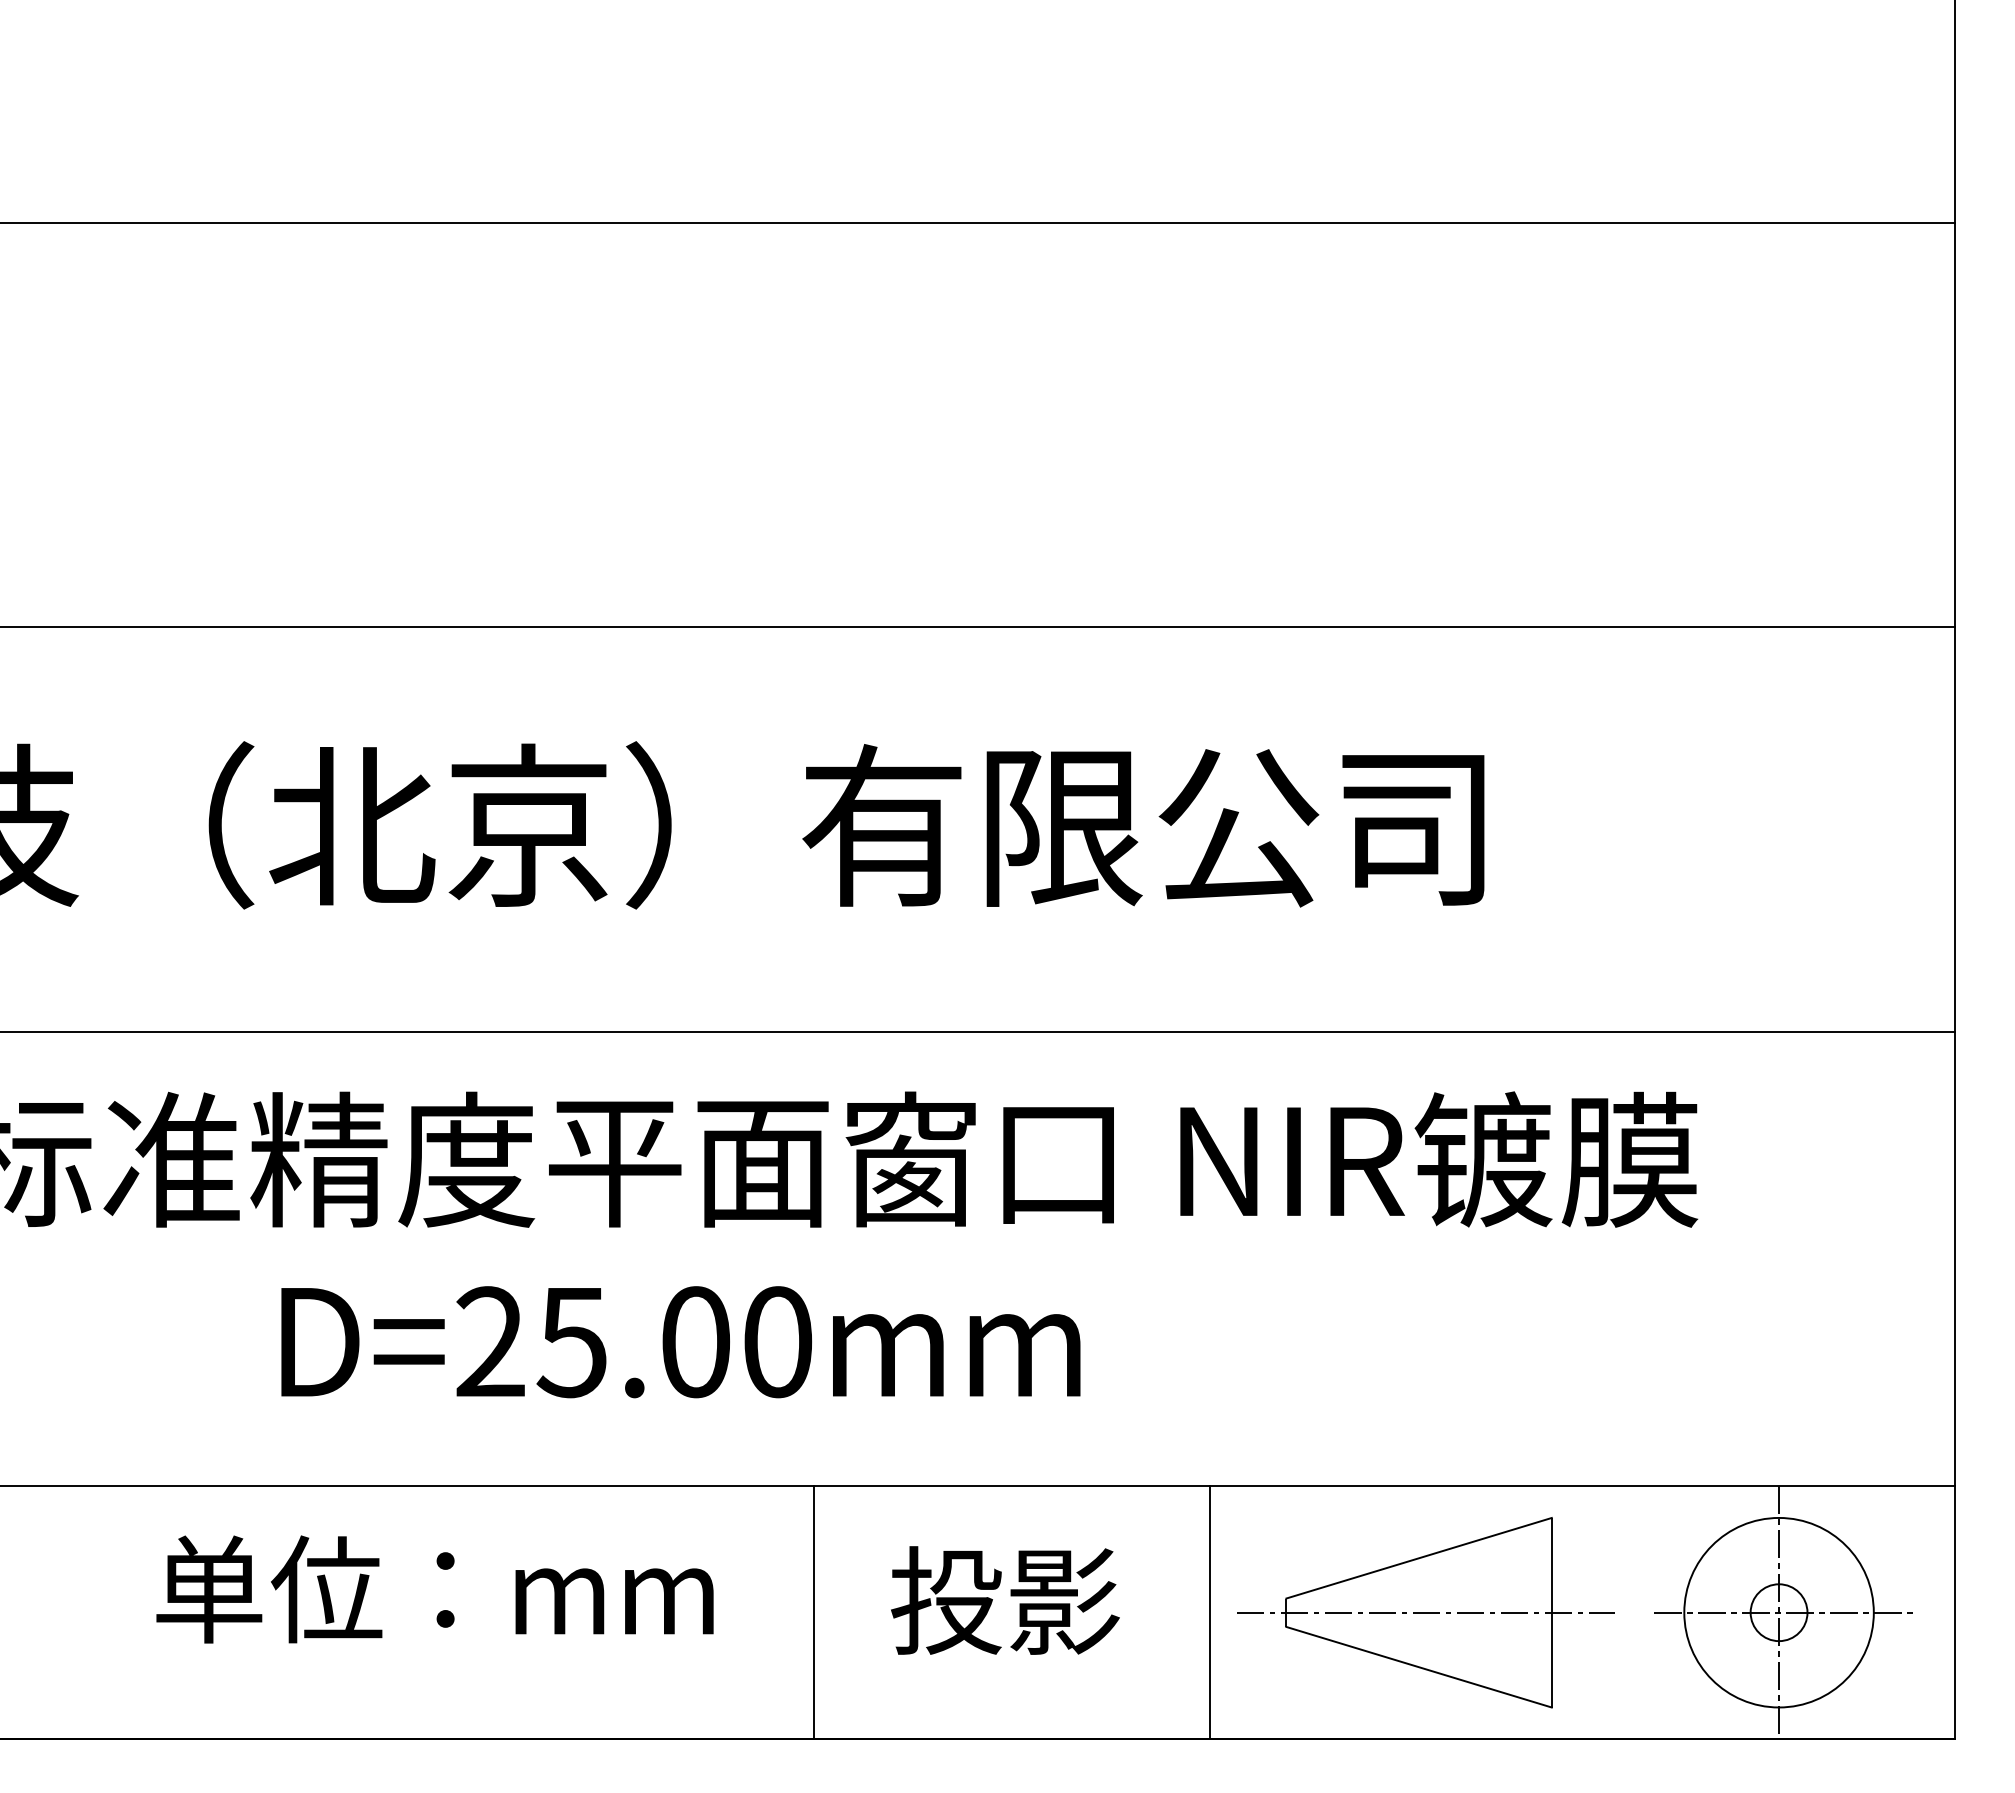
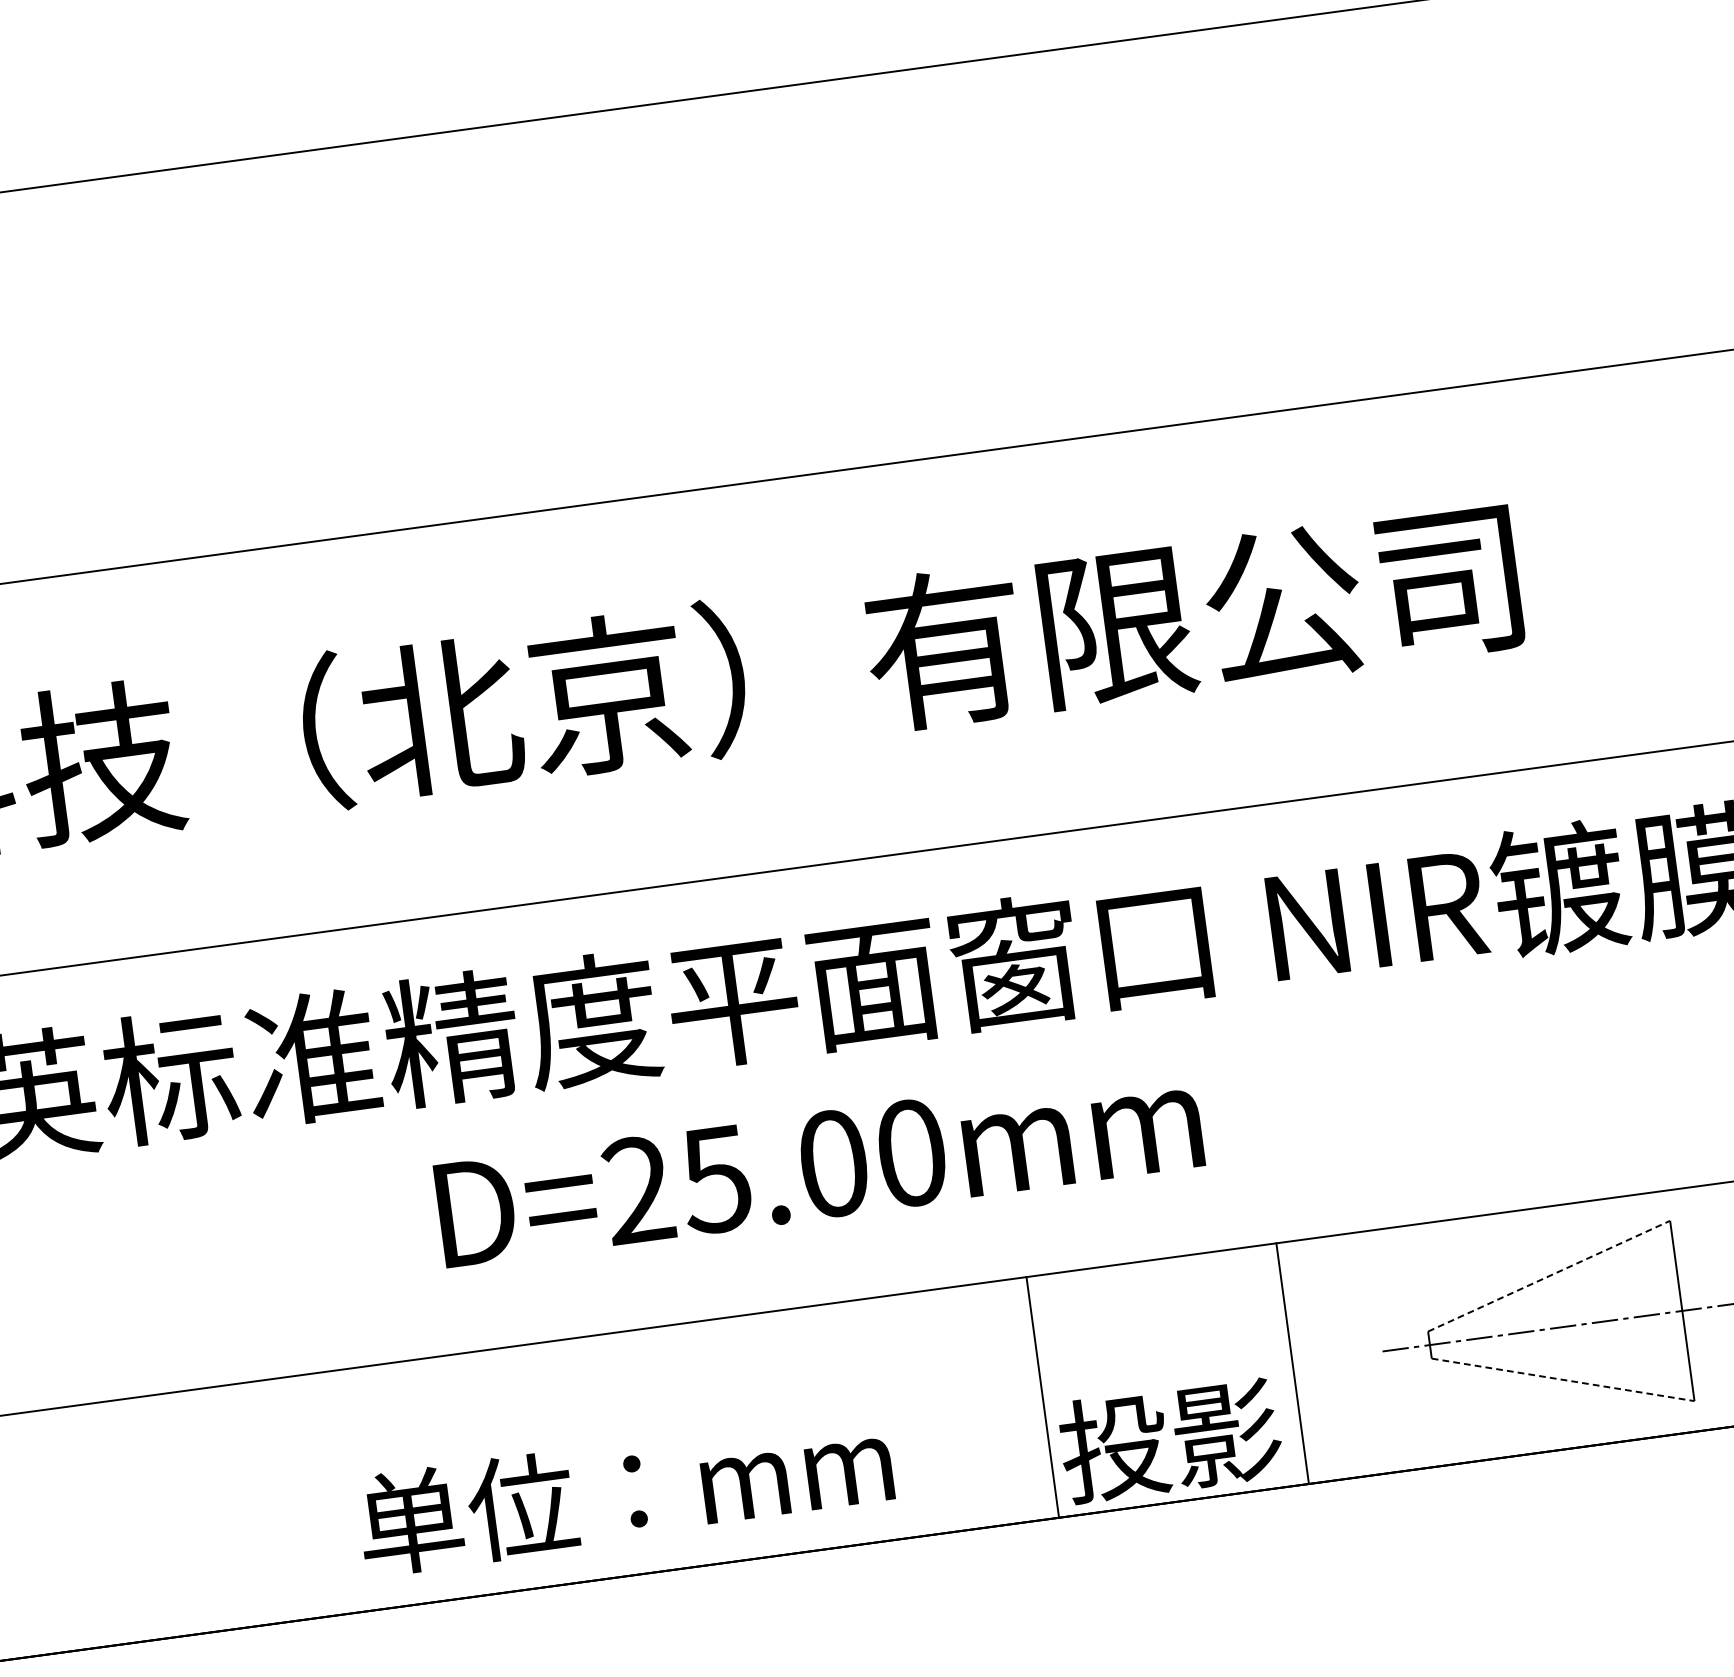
line: (1419, 1558) -> (1549, 1276), solid -> dashed
text: (434, 1589) -> (624, 1492), moved
text: (1005, 1600) -> (1170, 1439), moved
line: (814, 1612) -> (1042, 1397), moved
line: (1210, 1612) -> (1293, 1363), moved
line: (1419, 1667) -> (1563, 1380), solid -> dashed

